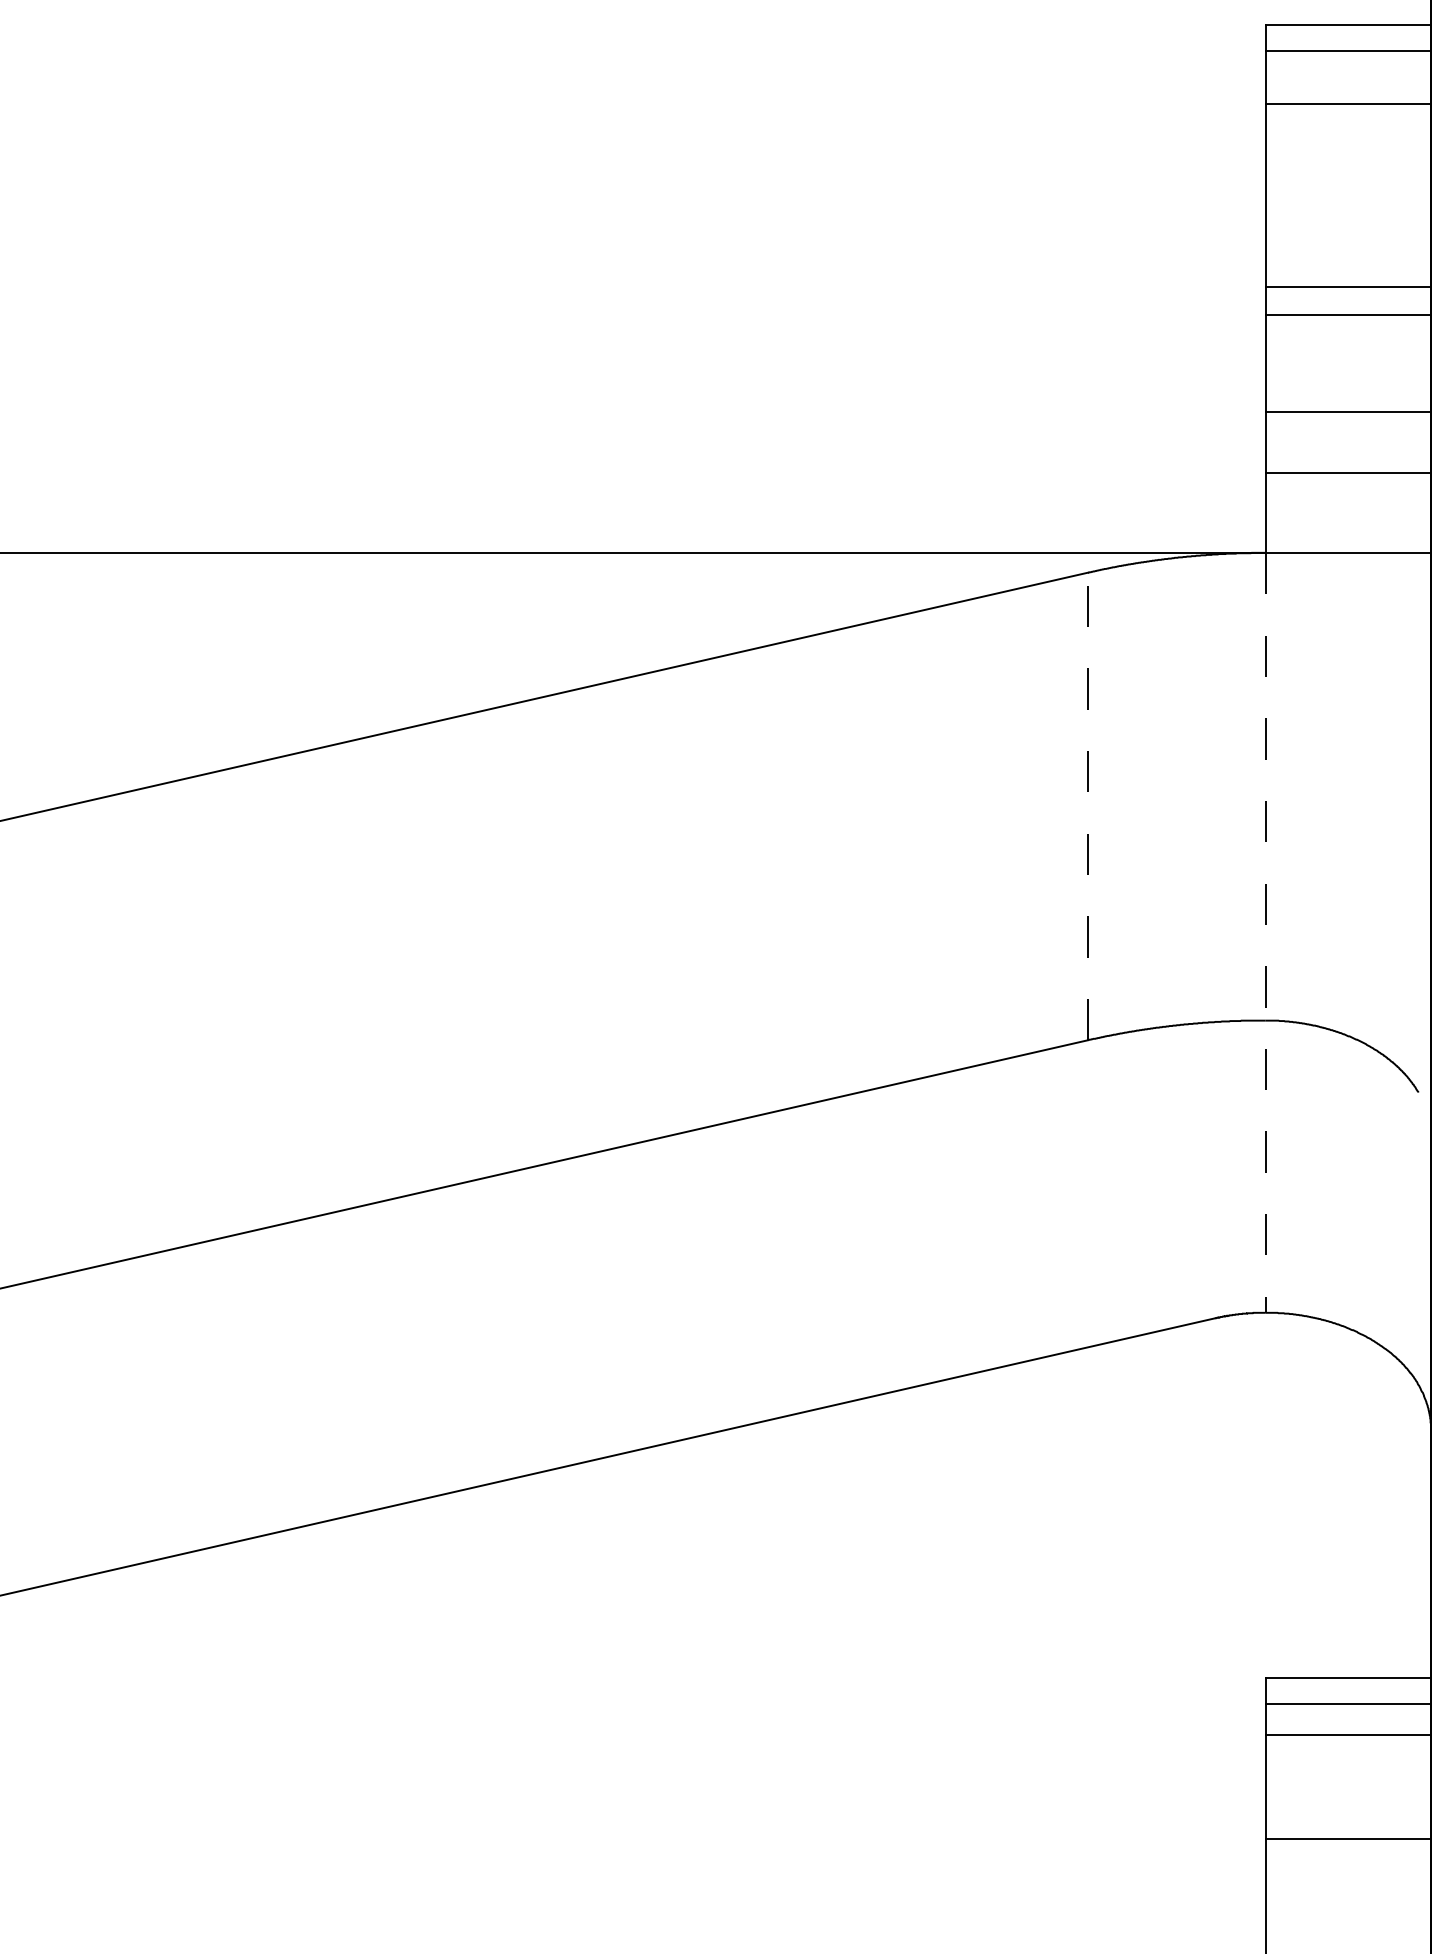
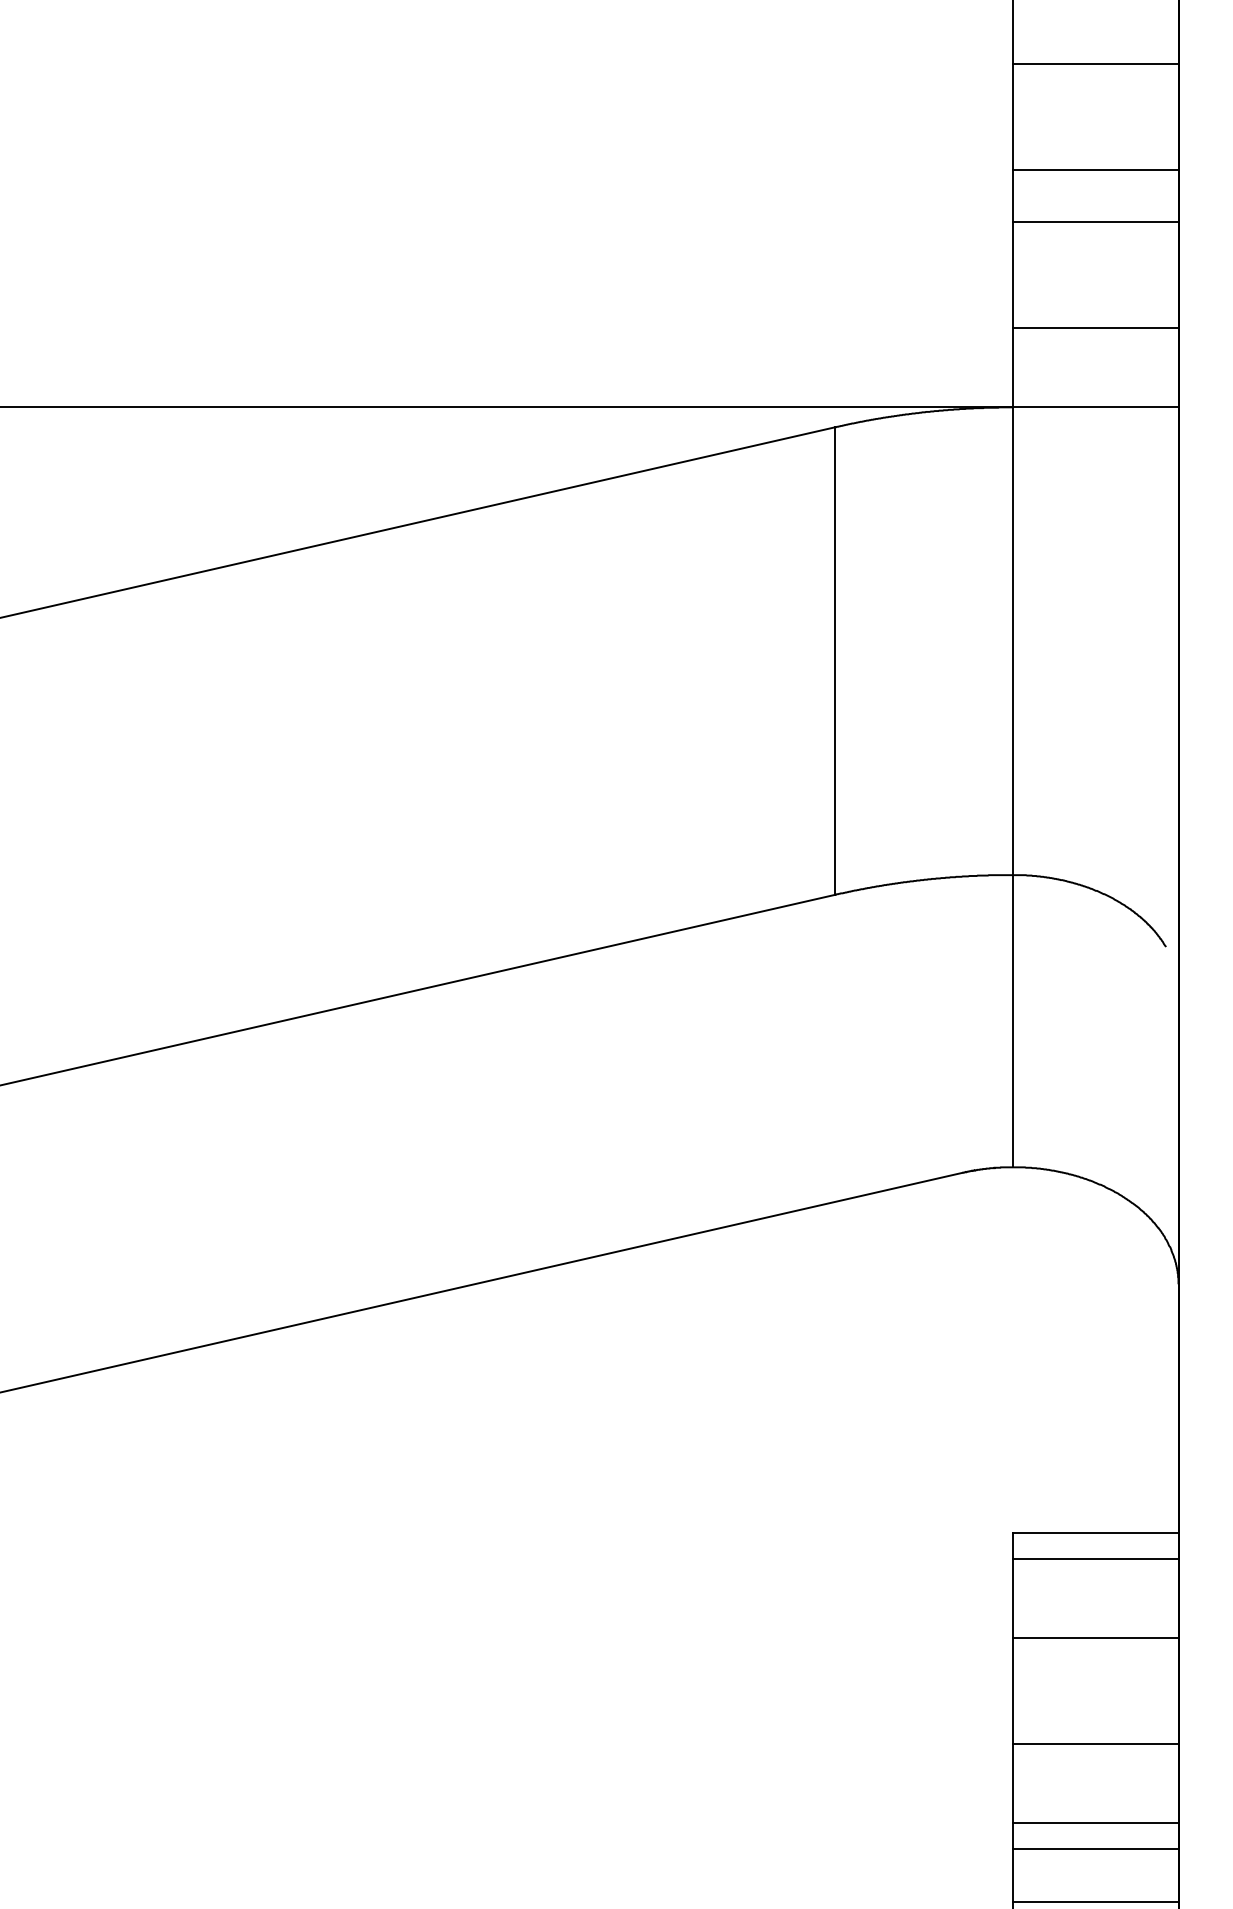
line: (1348, 286) -> (1095, 64), moved
line: (1348, 411) -> (1095, 222), moved
line: (1088, 806) -> (835, 661), dashed -> solid
line: (1265, 932) -> (1012, 787), dashed -> solid
line: (1348, 1734) -> (1095, 1638), moved
line: (1348, 1839) -> (1095, 1744), moved

